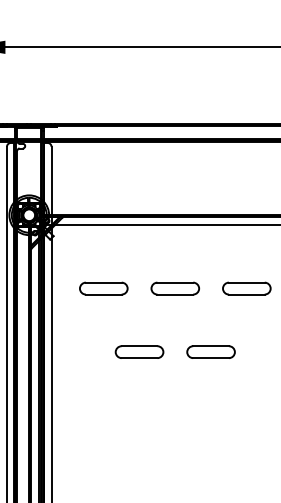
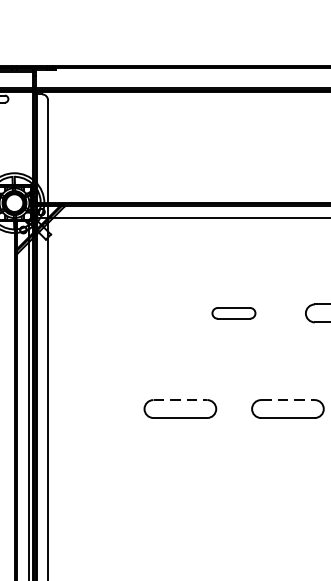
part: (103, 288) -> (126, 313), removed
part: (174, 288) -> (232, 313), size x0.6
line: (139, 346) -> (180, 400), solid -> dashed
line: (211, 346) -> (288, 400), solid -> dashed

